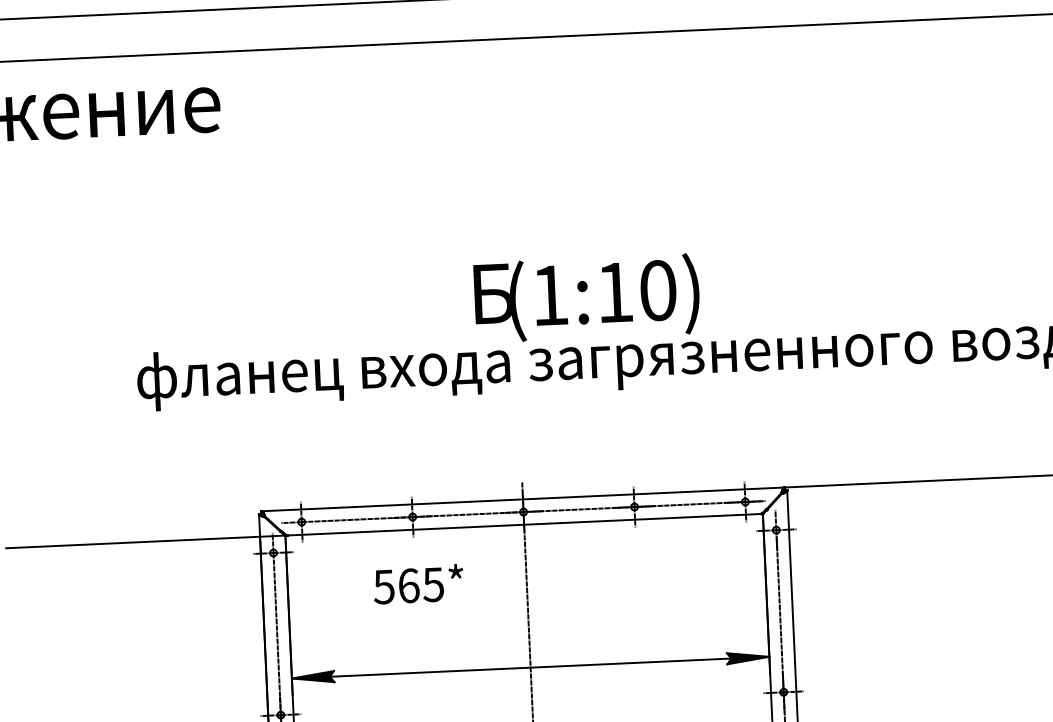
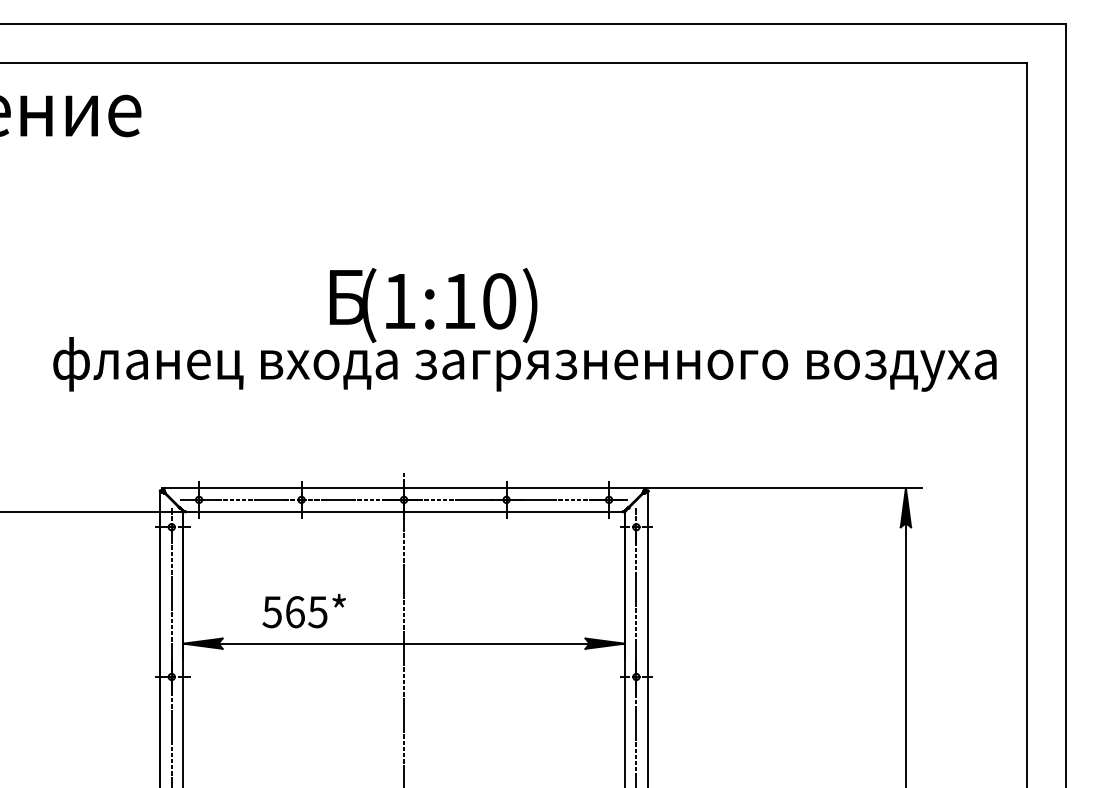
text: (587, 298) -> (433, 305), moved
text: (417, 584) -> (303, 611), moved

